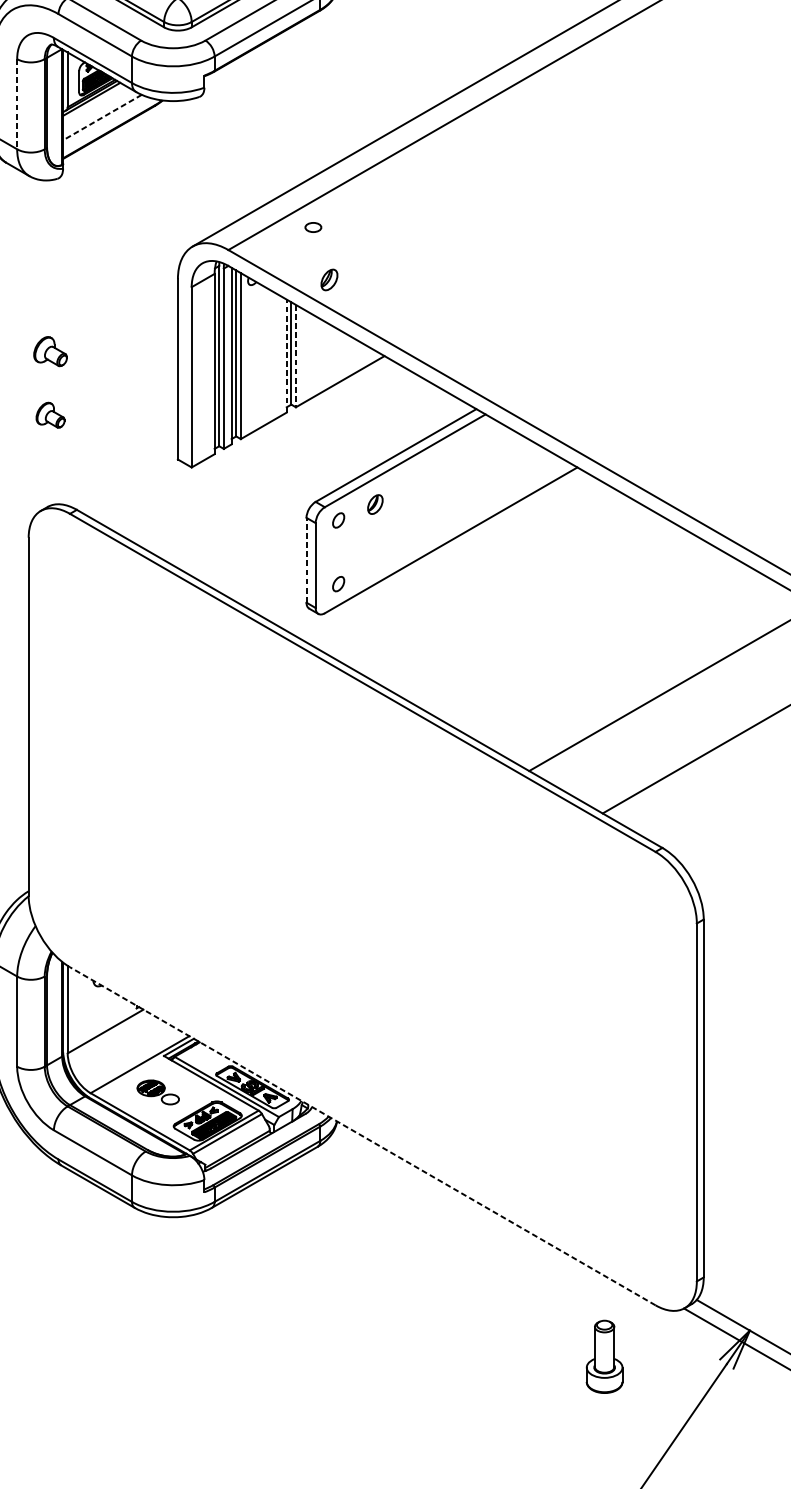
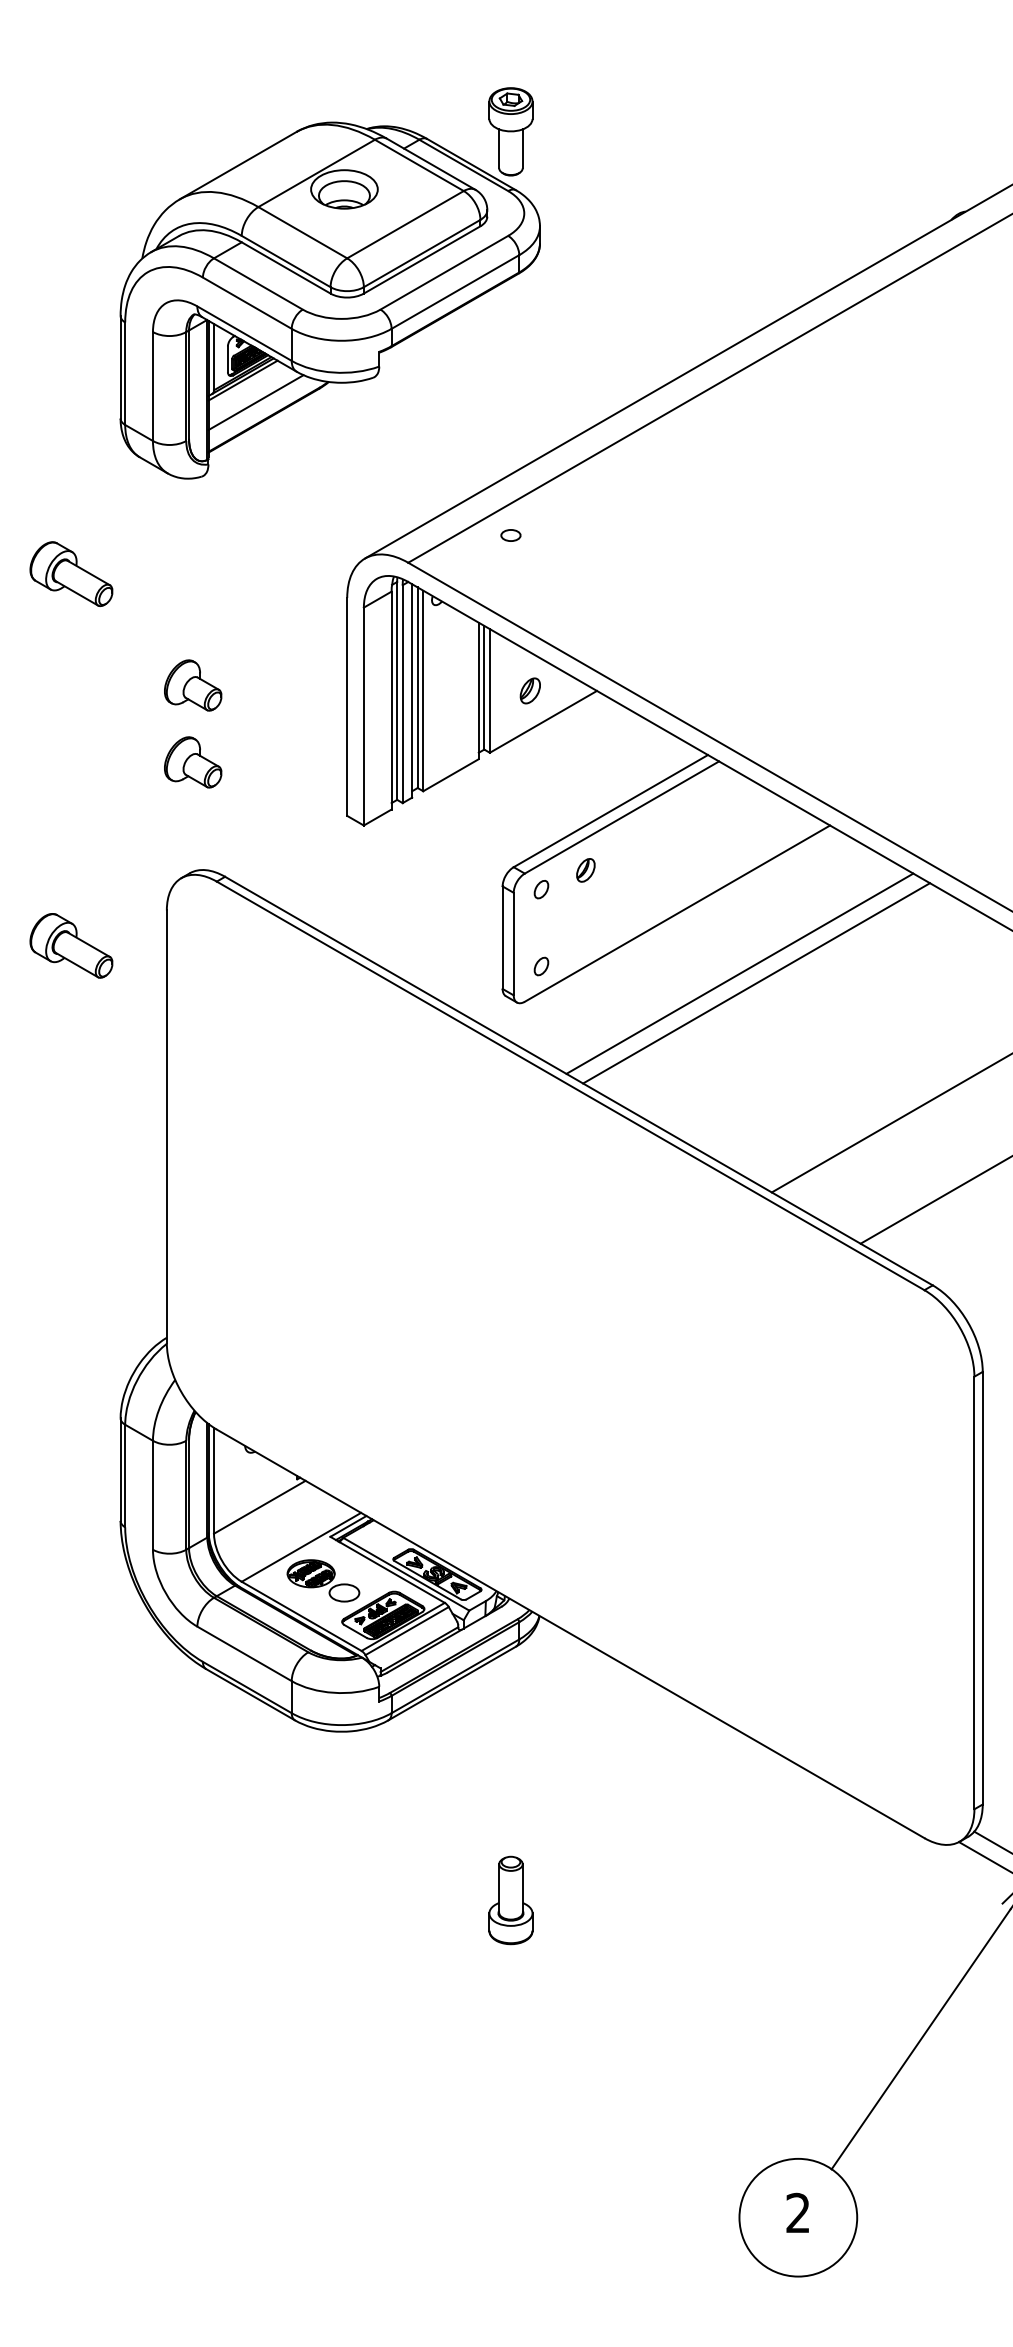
line: (16, 105) -> (152, 387), dashed -> solid
line: (102, 117) -> (256, 402), dashed -> solid
part: (328, 279) -> (529, 690), moved
part: (50, 351) -> (193, 685), size x1.43
line: (286, 355) -> (478, 690), dashed -> solid
line: (295, 355) -> (489, 690), dashed -> solid
part: (50, 415) -> (193, 762), size x1.67
line: (306, 560) -> (502, 937), dashed -> solid
line: (502, 589) -> (739, 973), added
line: (516, 598) -> (756, 983), added
part: (158, 1092) -> (323, 1580), size x1.43
line: (362, 1135) -> (570, 1633), dashed -> solid
part: (604, 1356) -> (510, 1900), moved

